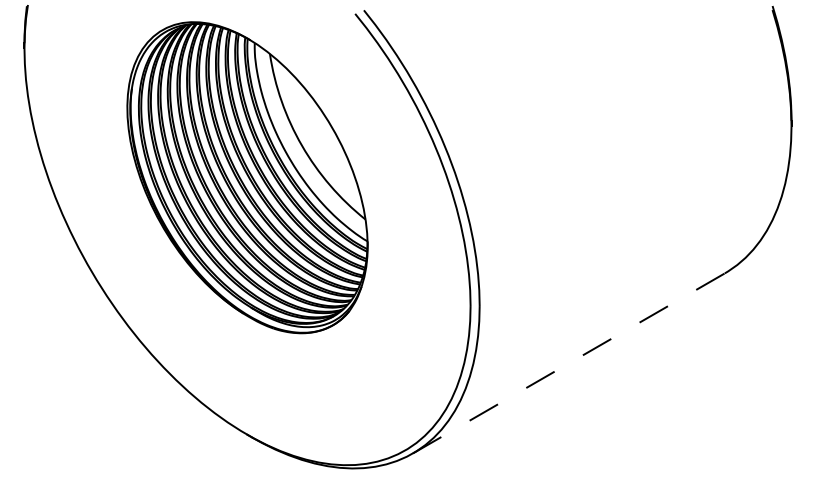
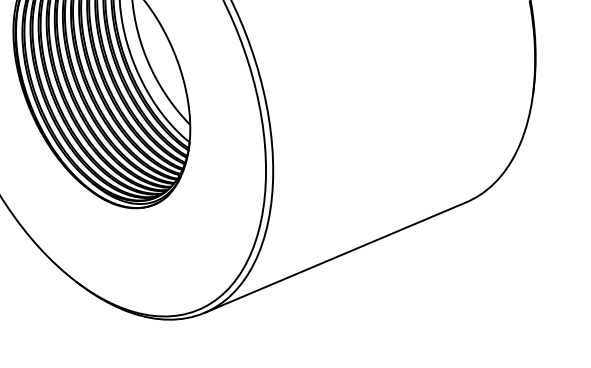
line: (569, 363) -> (336, 257), dashed -> solid

